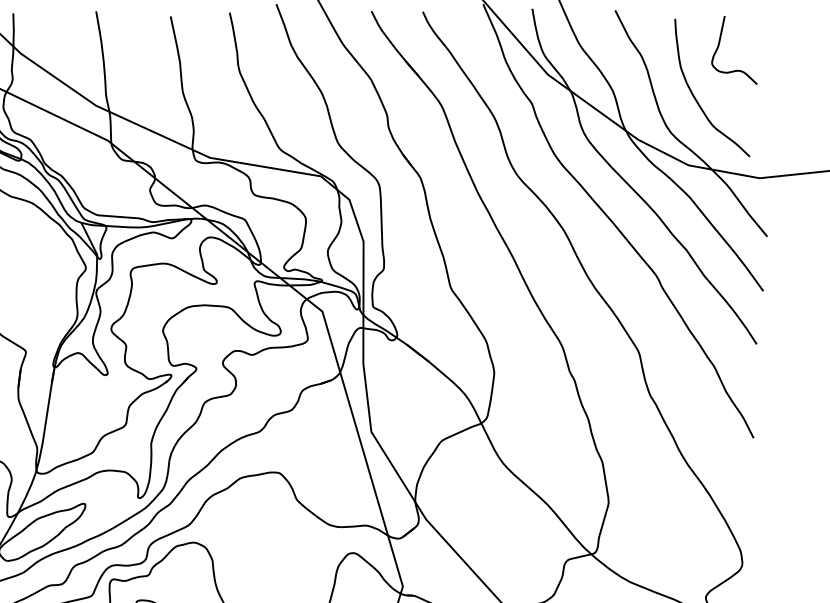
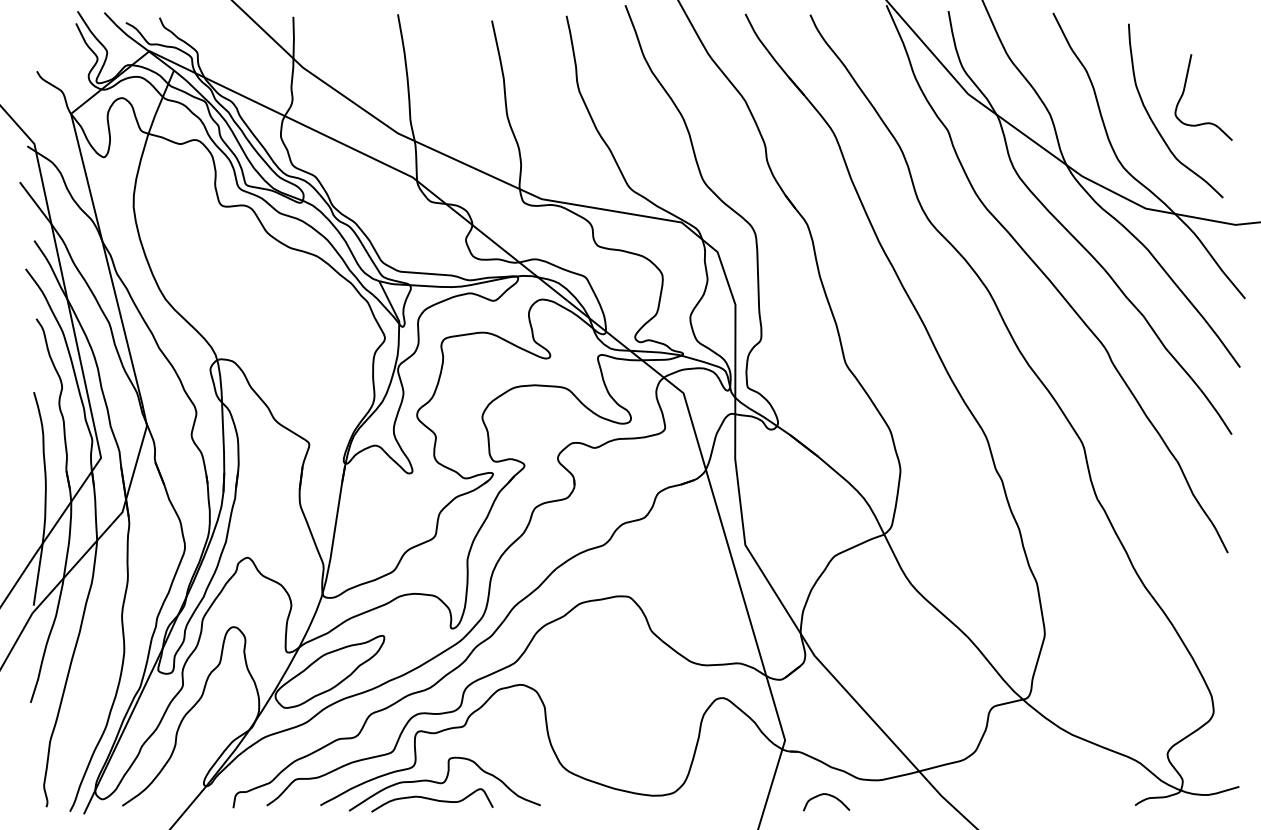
curve: (719, 46) -> (1184, 92), moved

